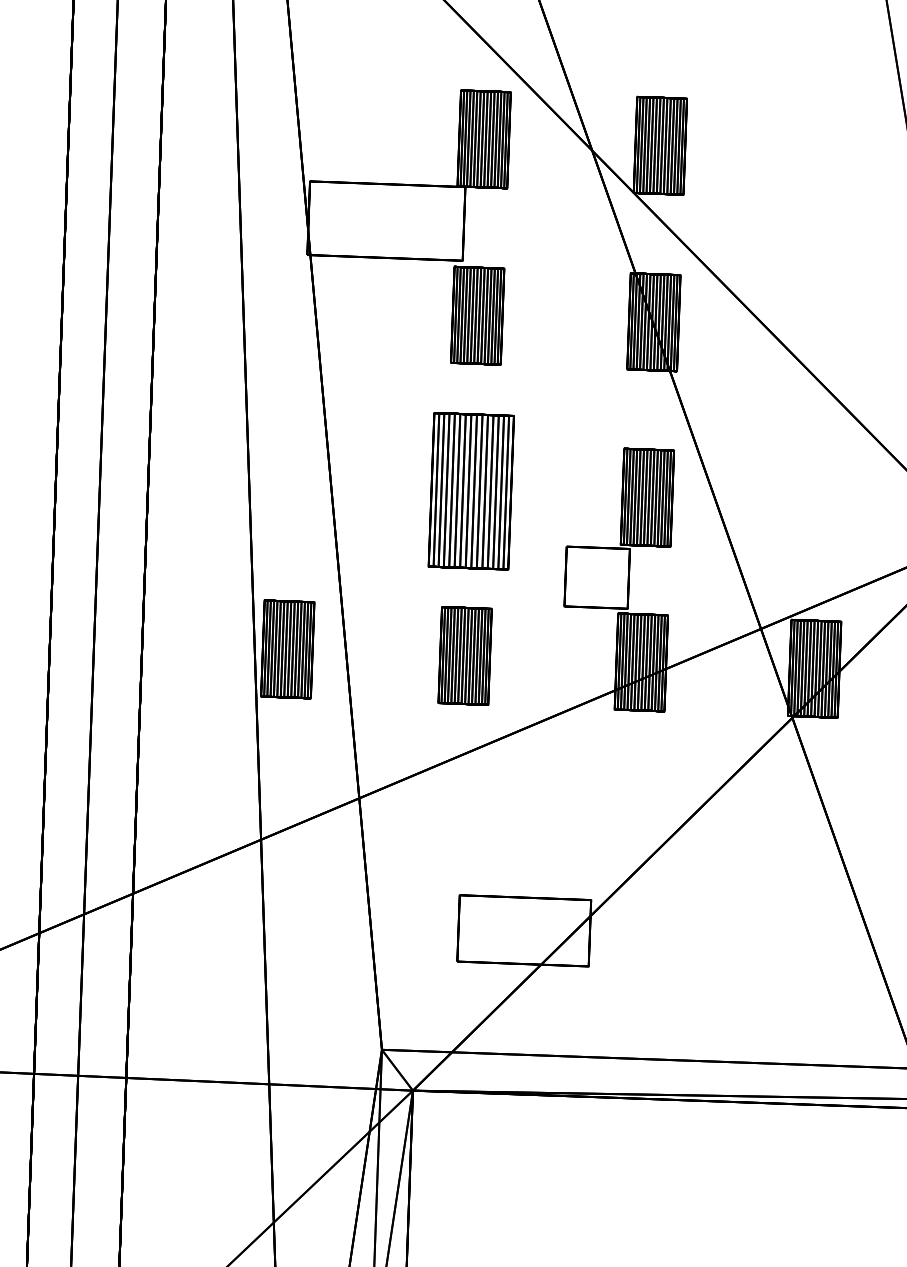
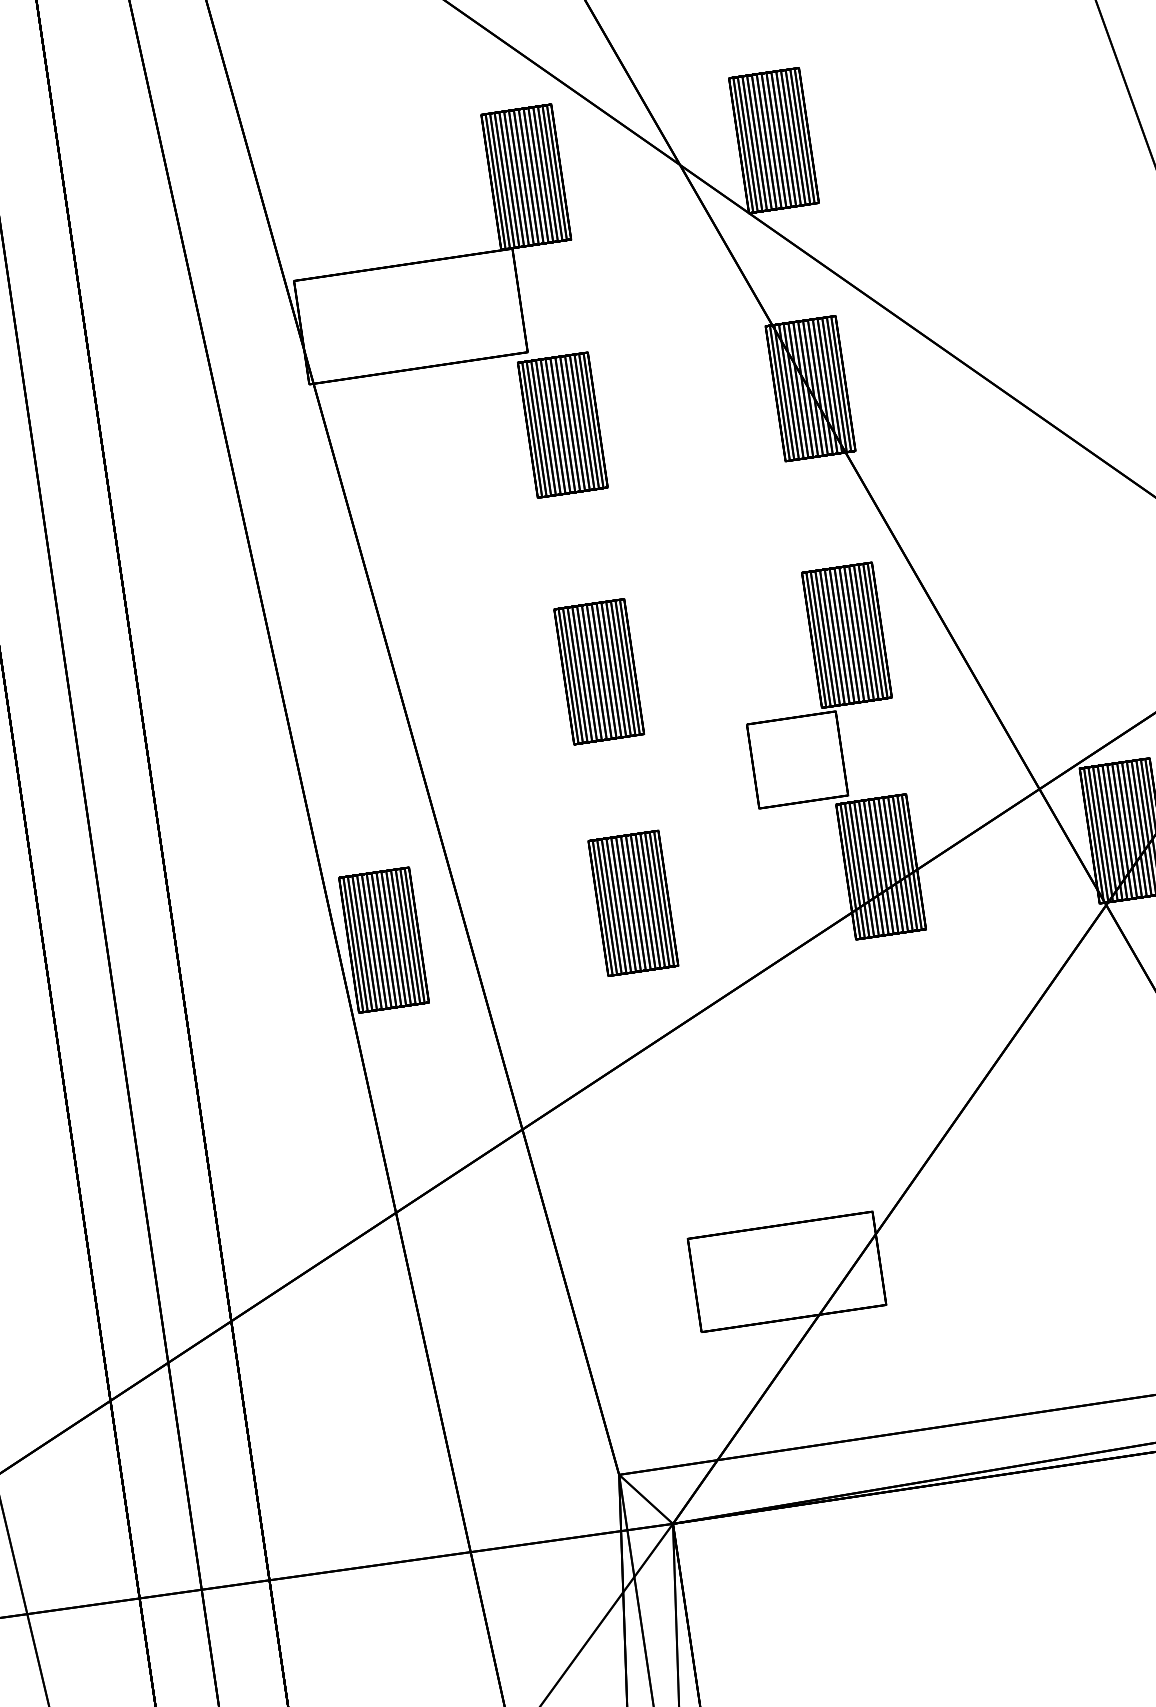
part: (470, 490) -> (598, 670), size x0.62

